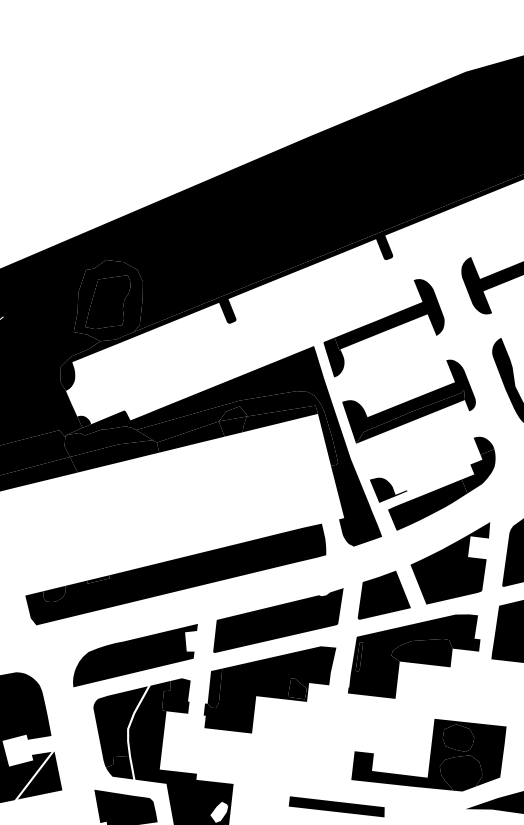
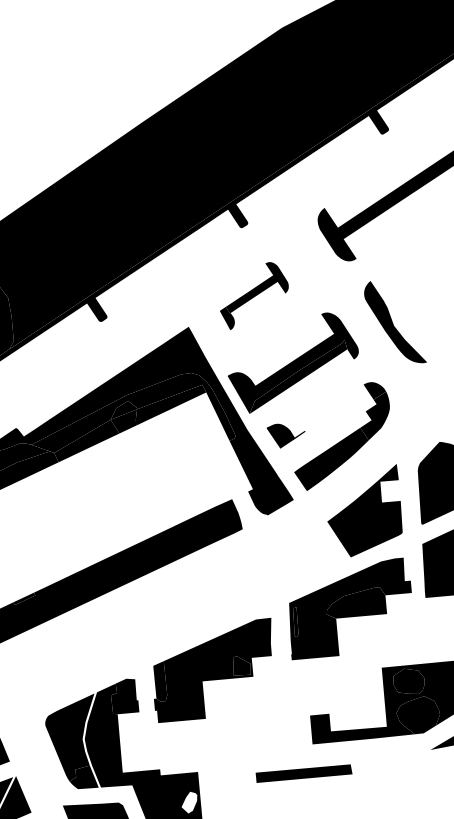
part: (383, 328) -> (253, 295), size x0.6
part: (388, 489) -> (286, 433), moved
part: (383, 594) -> (306, 556), removed
fill: (278, 620) -> (209, 602), removed
fill: (134, 655) -> (75, 666), removed

